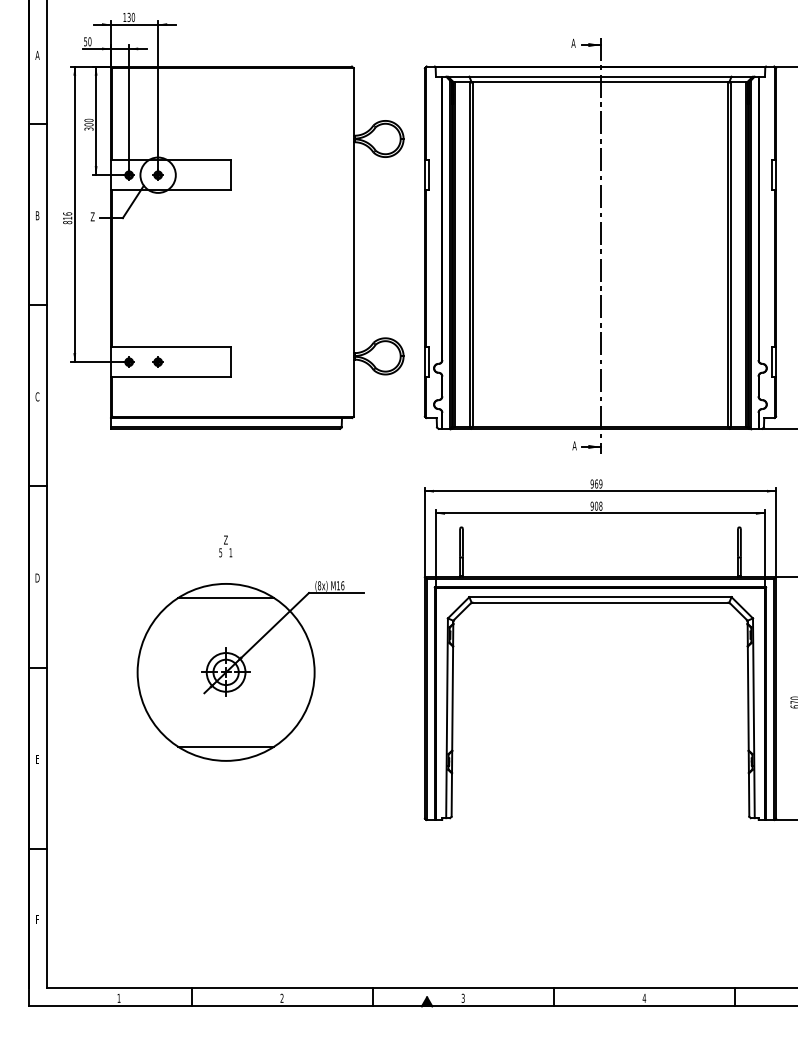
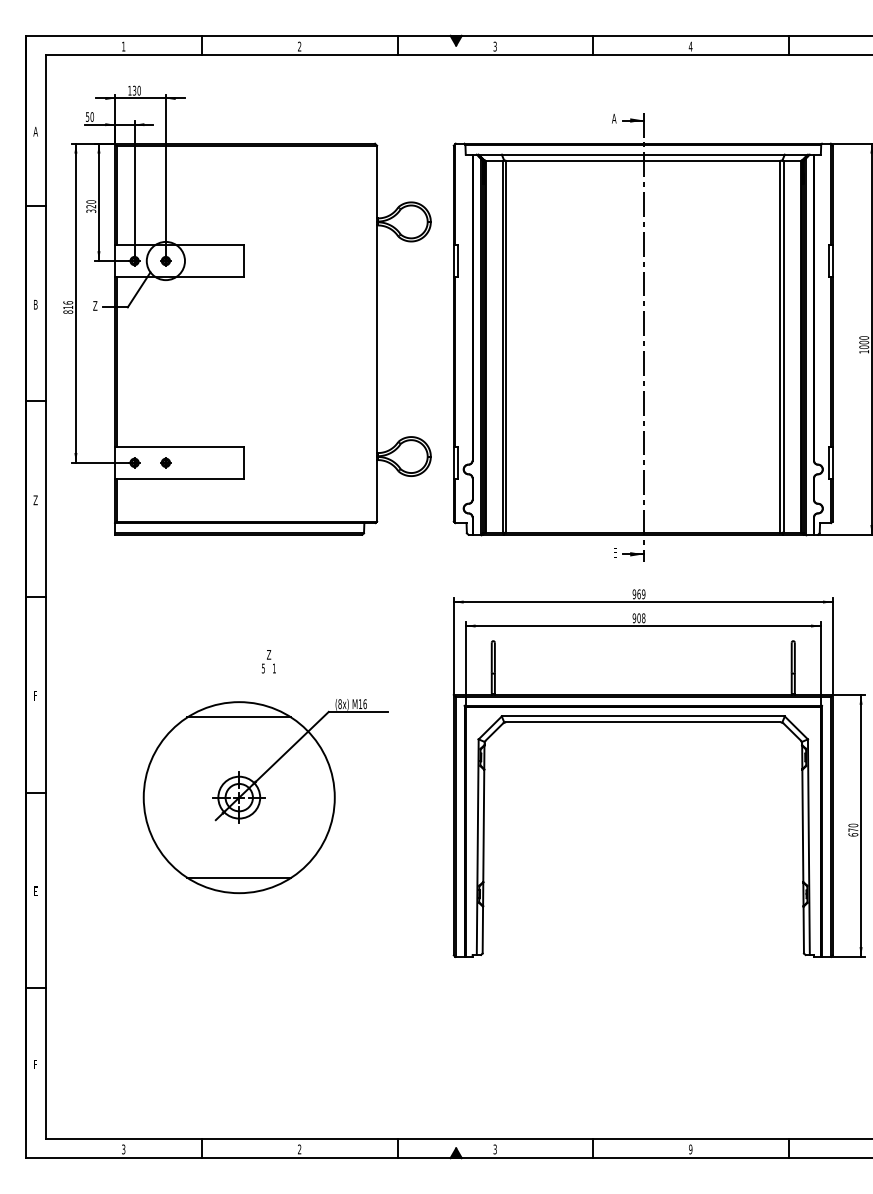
text: (89, 124) -> (91, 206), 300 -> 320
text: (37, 397) -> (35, 500), C -> Z
text: (574, 445) -> (615, 552), A -> E
text: (225, 546) -> (268, 661), moved
text: (37, 577) -> (35, 695), D -> F
text: (118, 998) -> (123, 1149), 1 -> 3
text: (644, 998) -> (690, 1149), 4 -> 9

